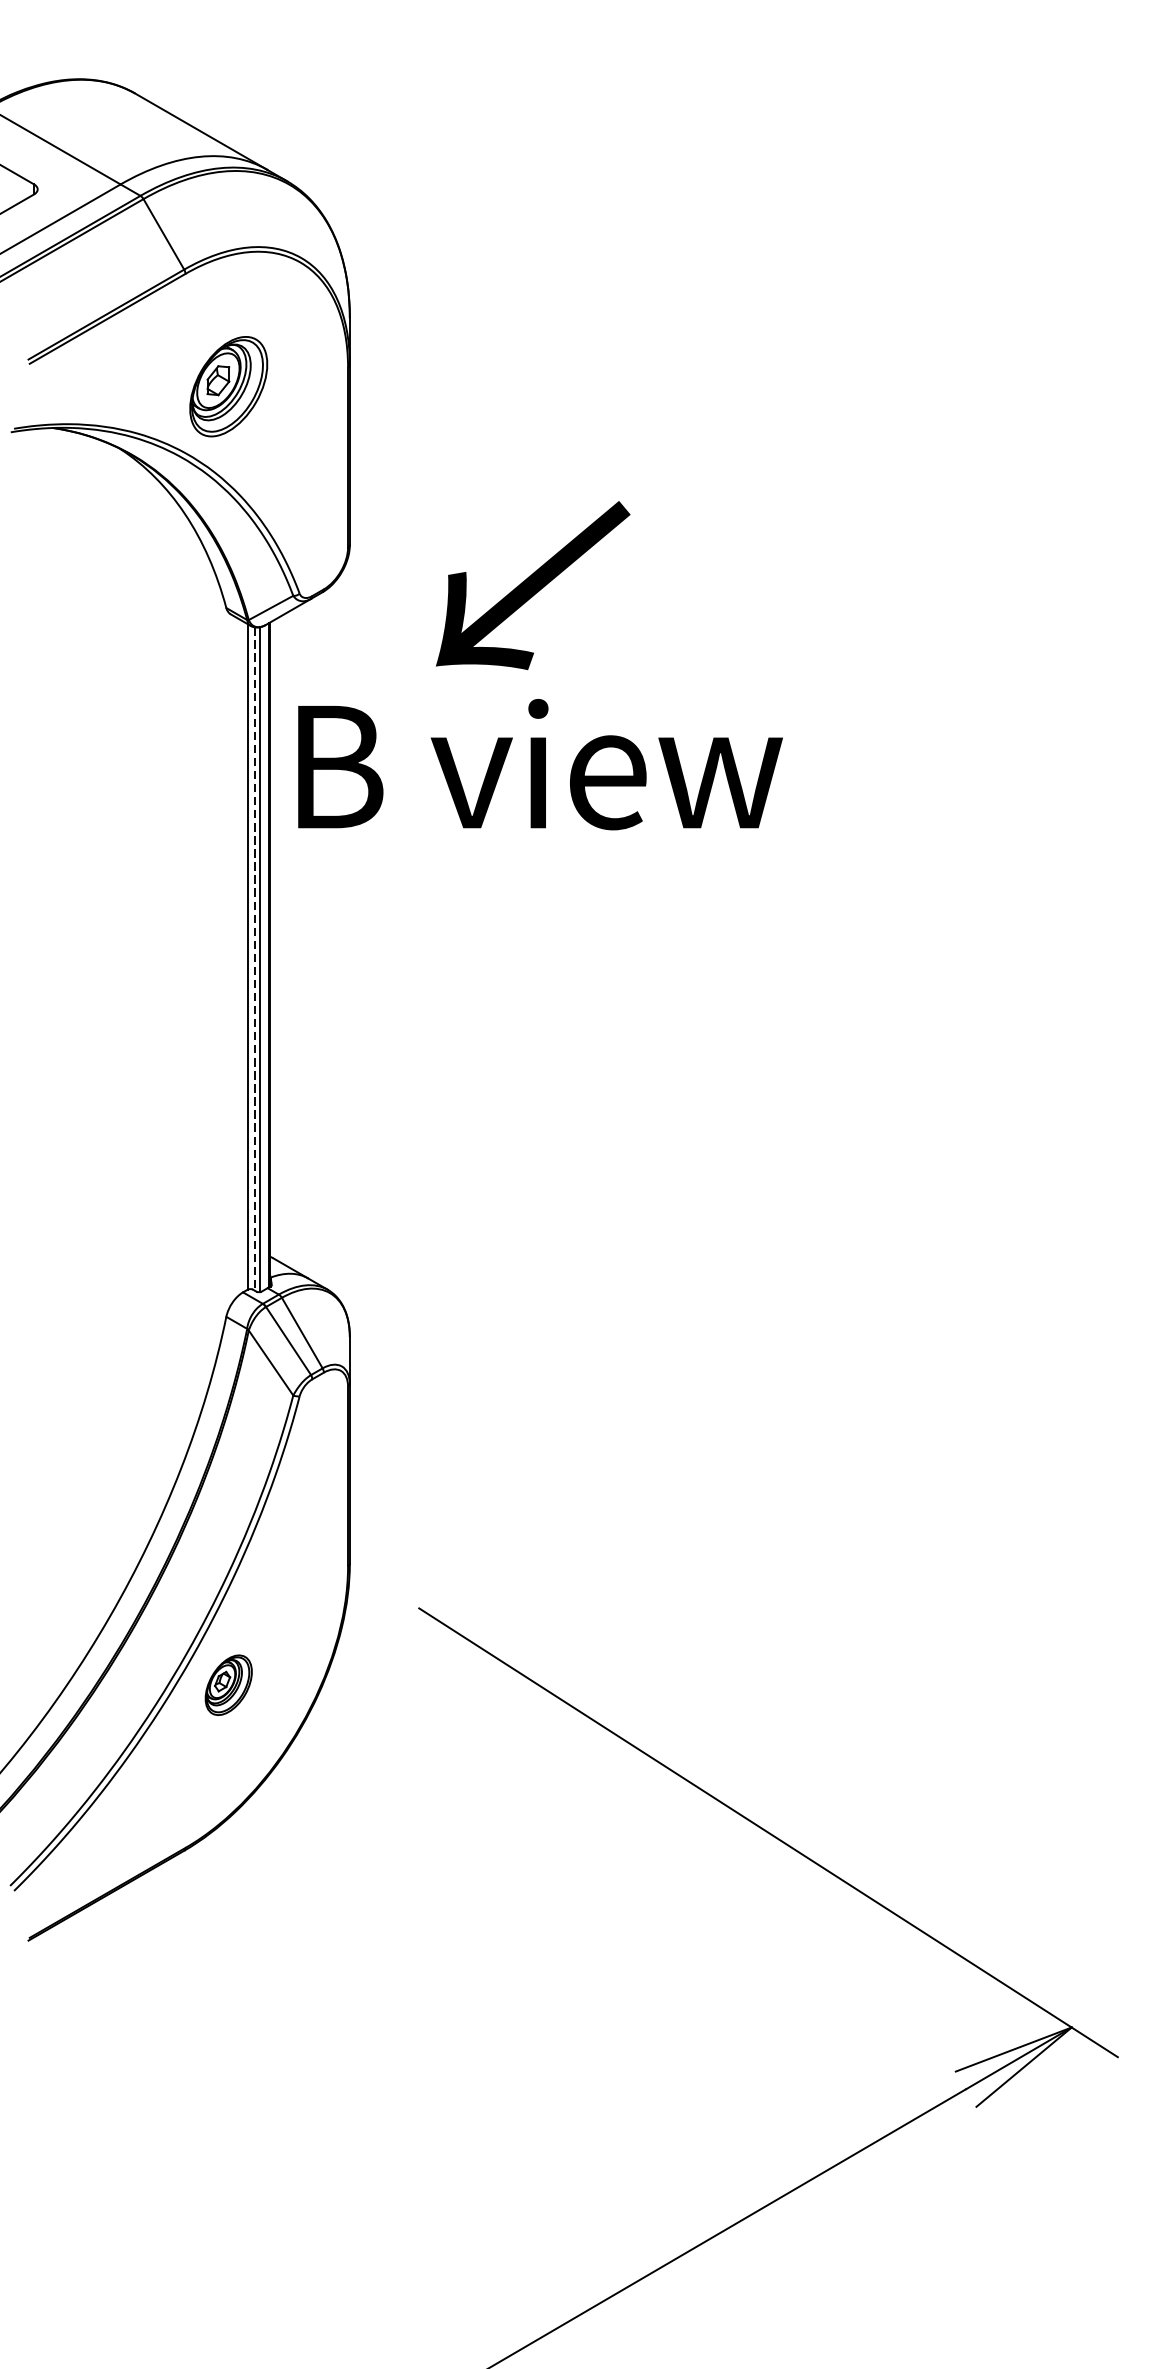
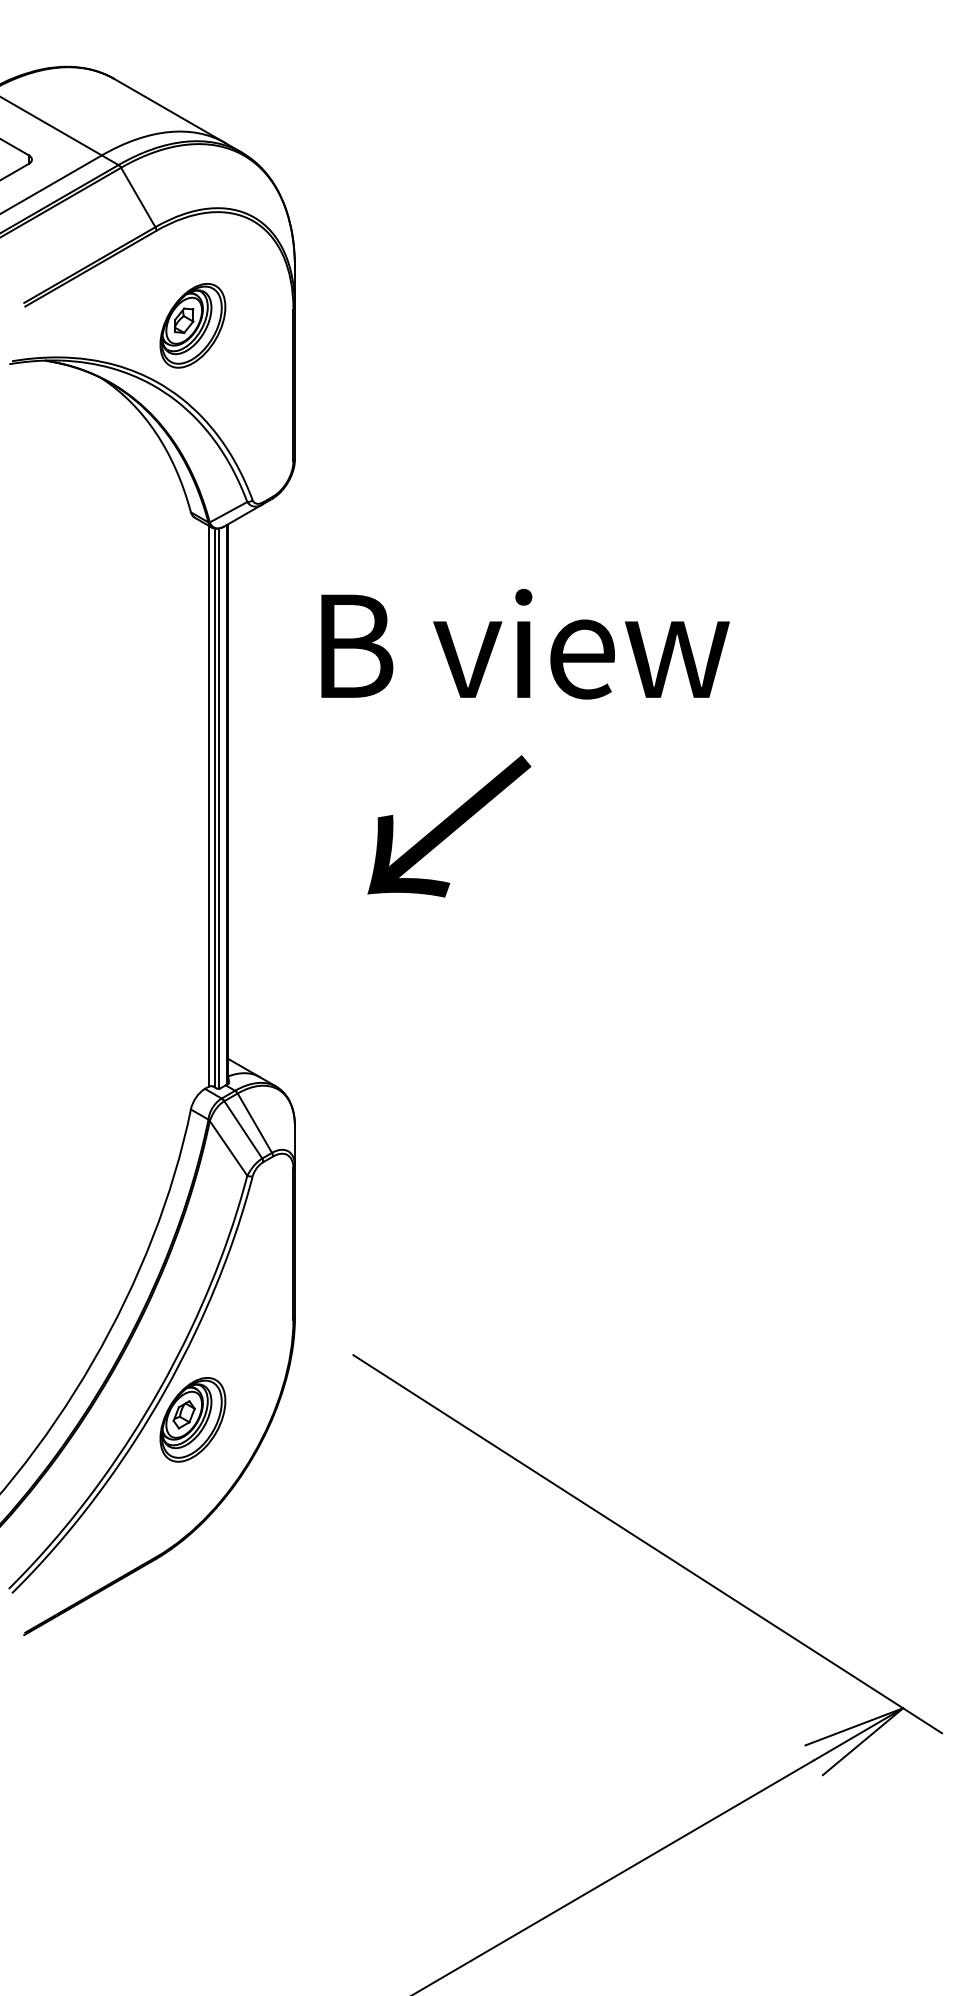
text: (533, 585) -> (449, 826), moved
text: (540, 763) -> (525, 643), moved
line: (254, 959) -> (214, 808), dashed -> solid
part: (228, 1684) -> (192, 1419), size x1.67

